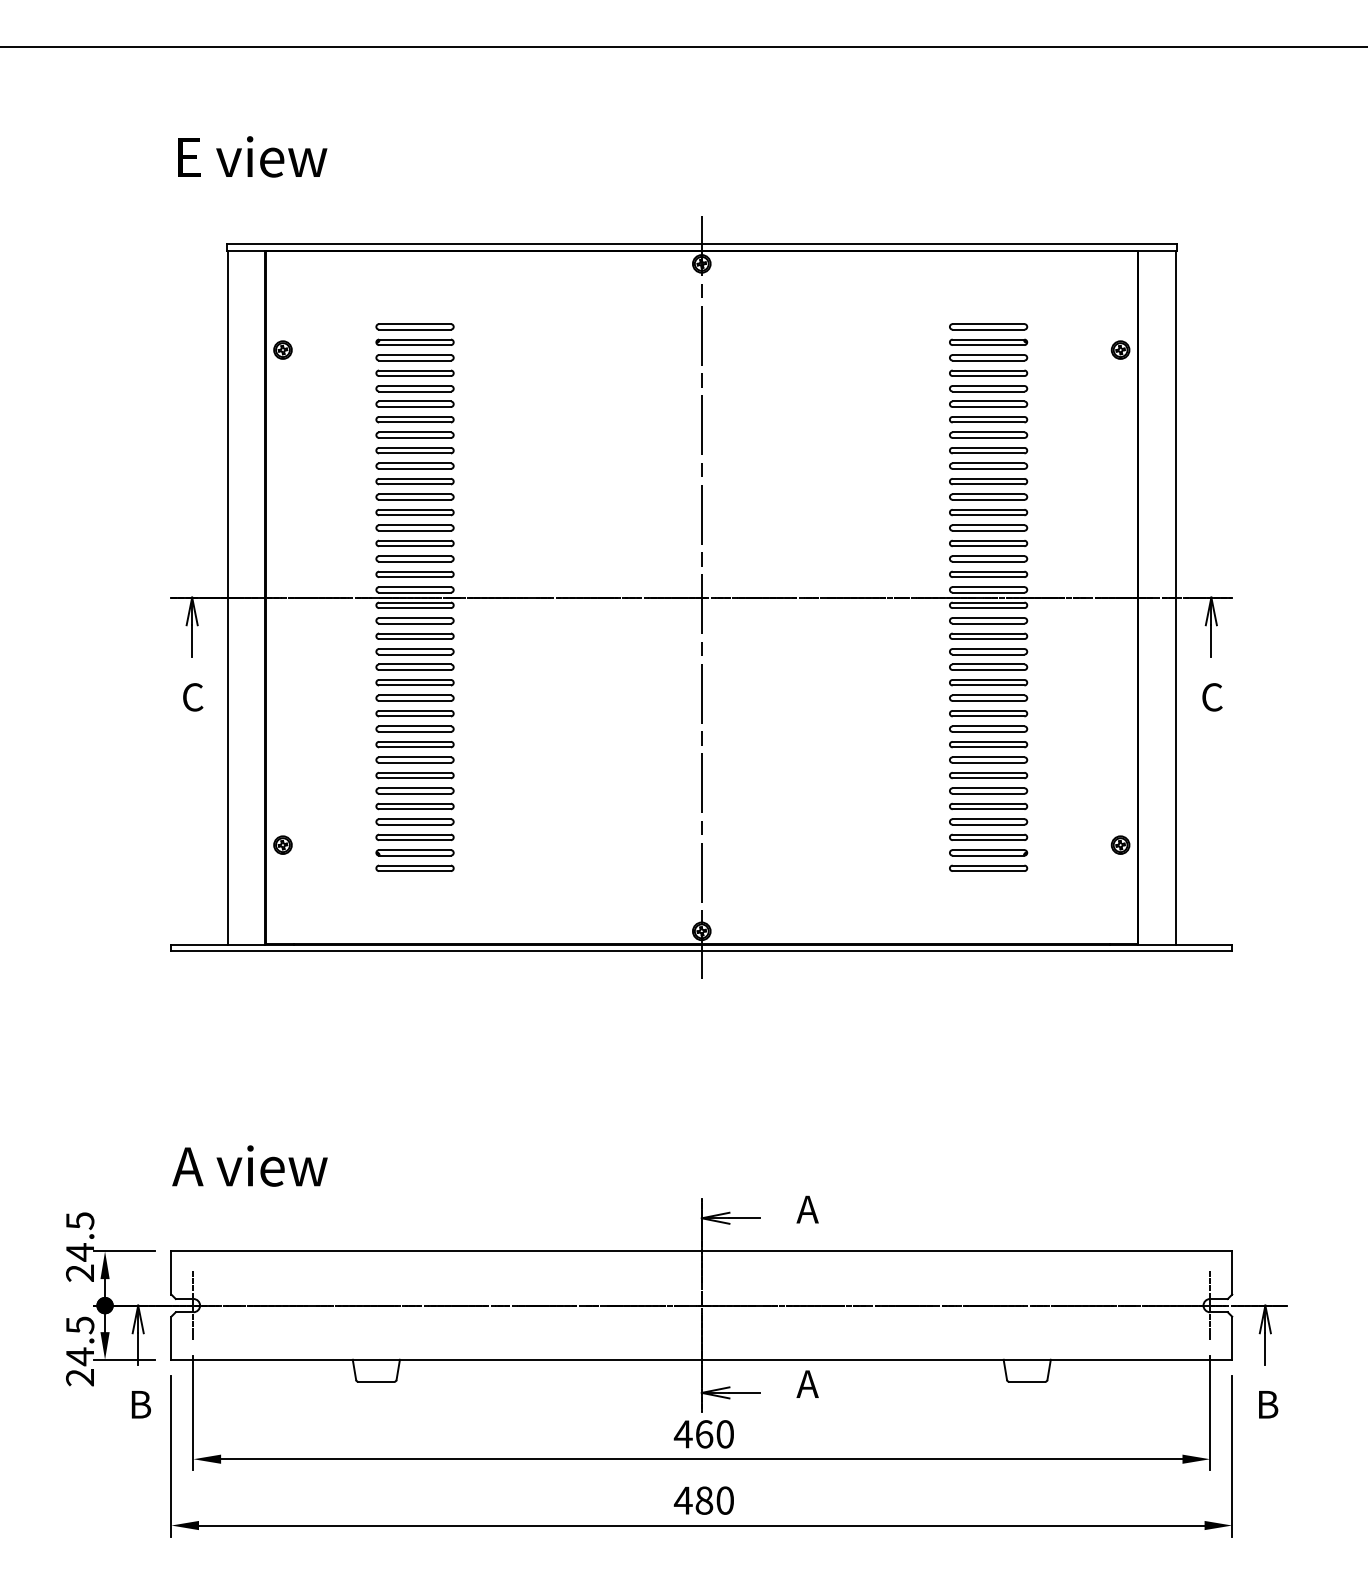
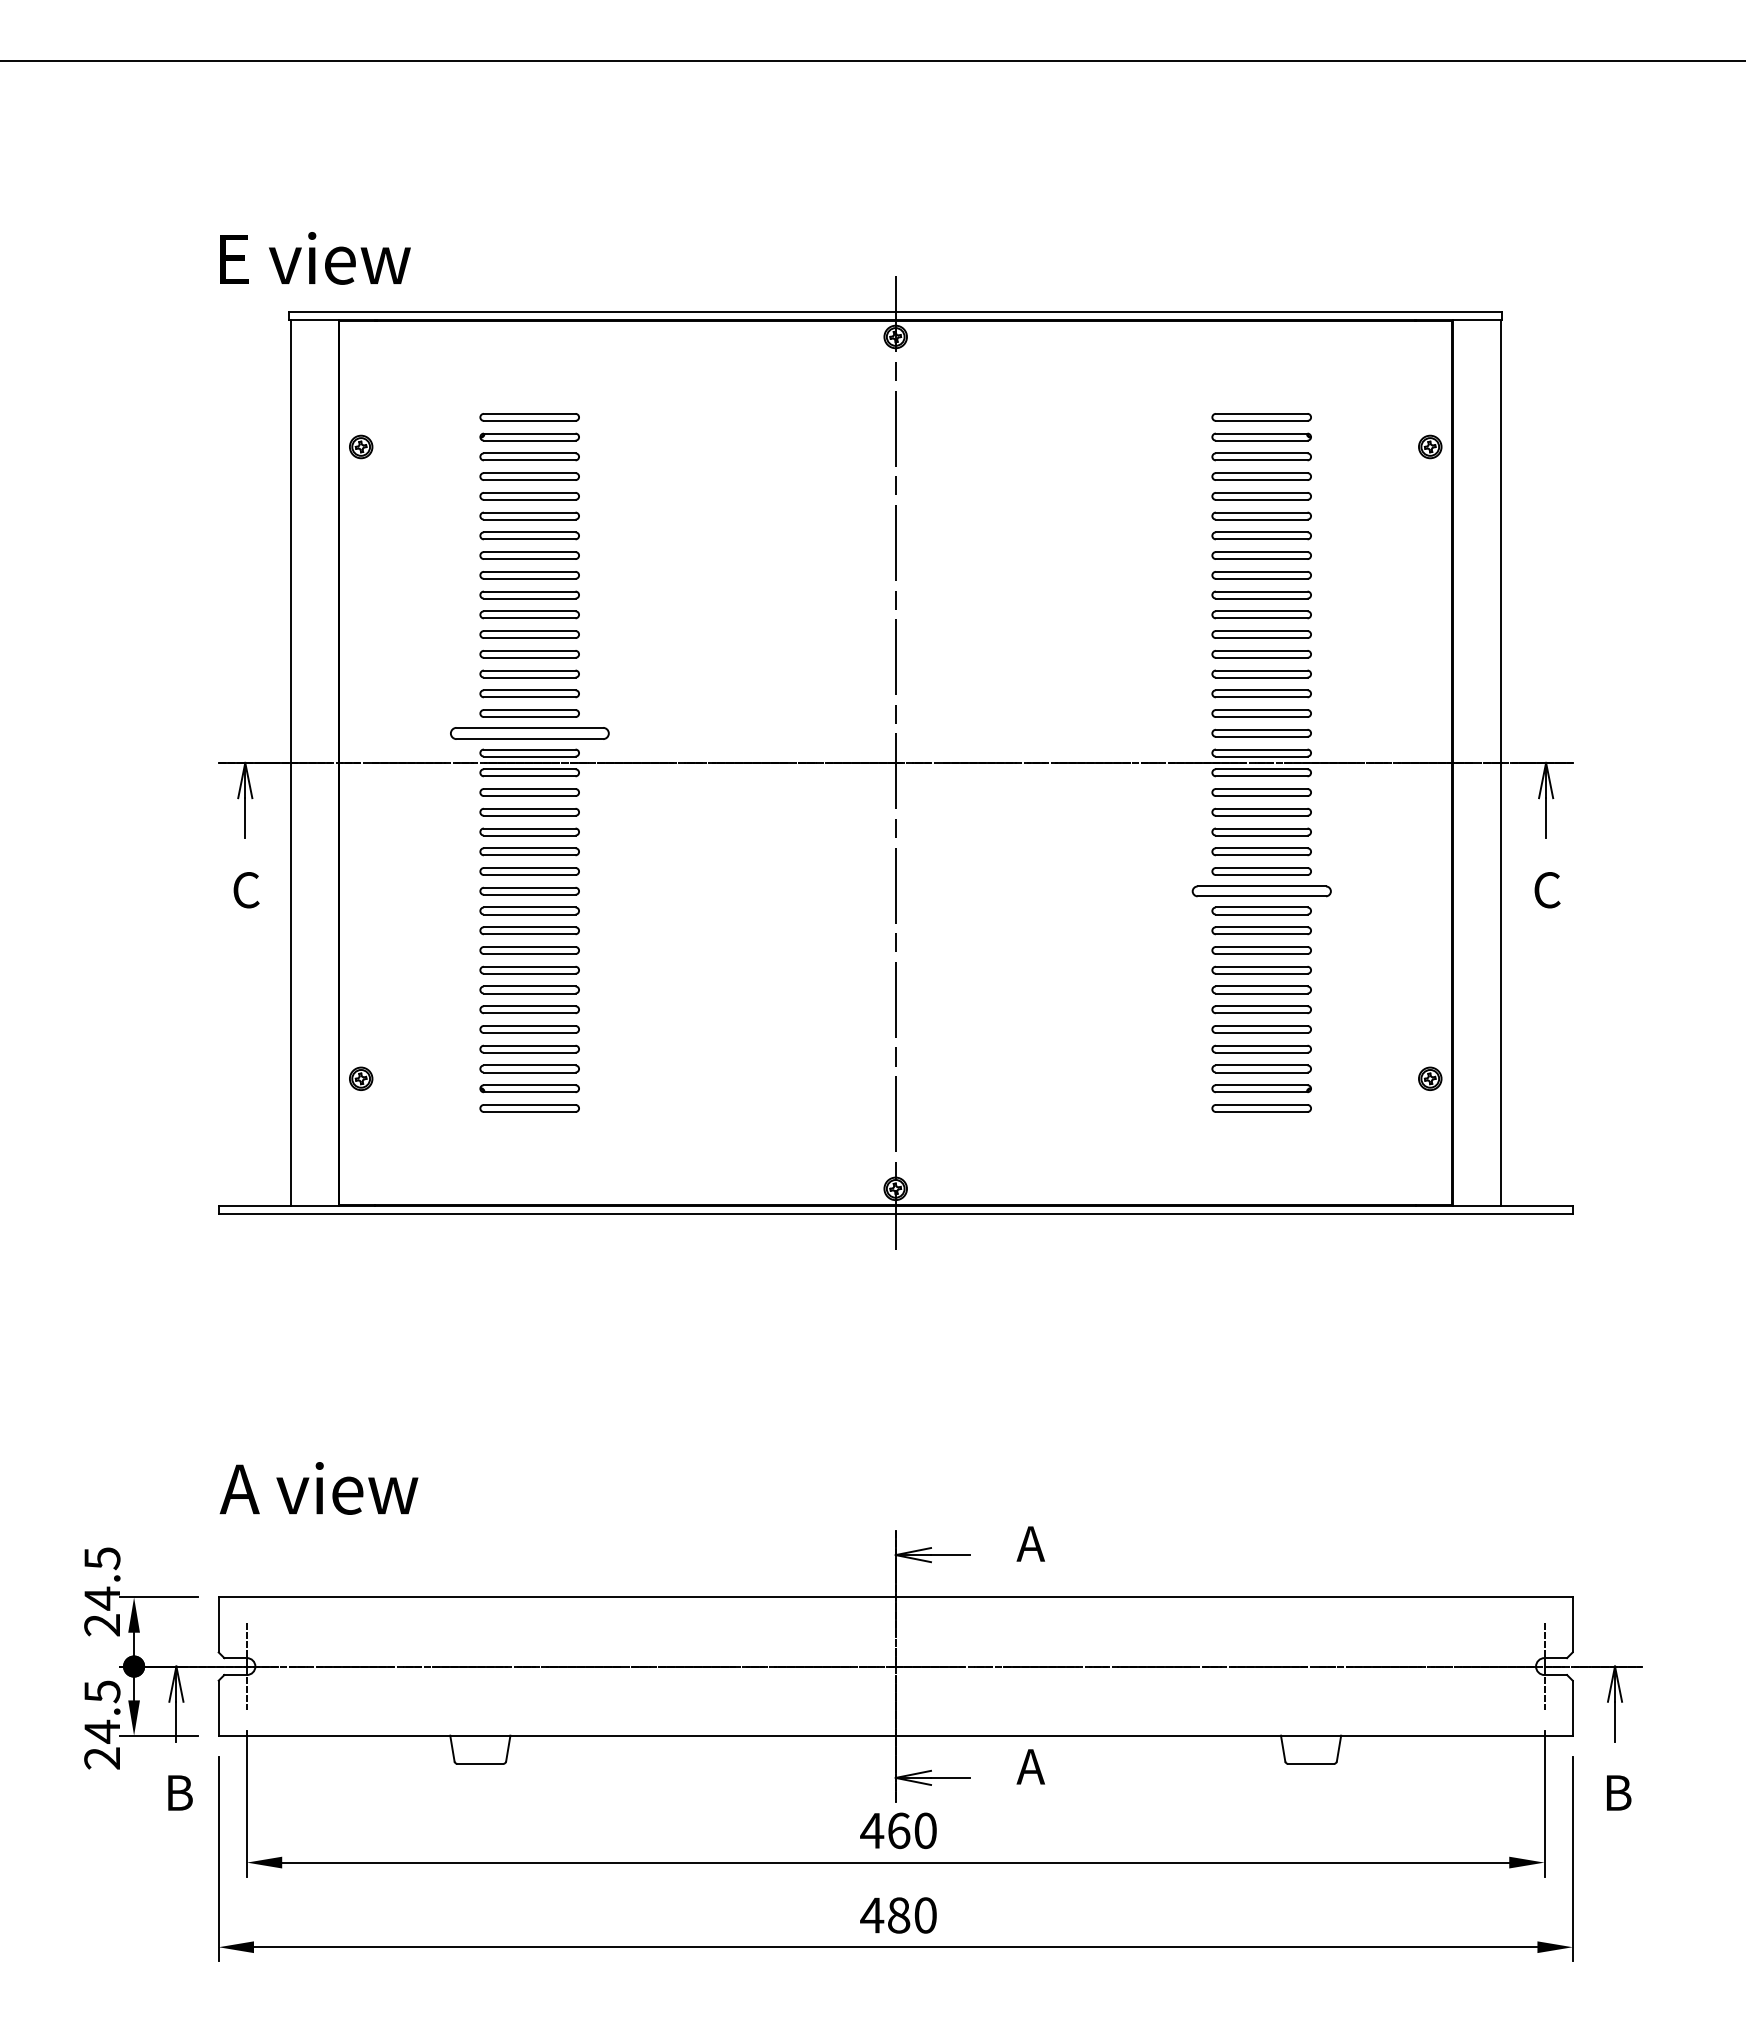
text: (252, 156) -> (315, 258), moved
part: (414, 573) -> (529, 732), size x1.6
part: (988, 697) -> (1261, 890), size x1.4

